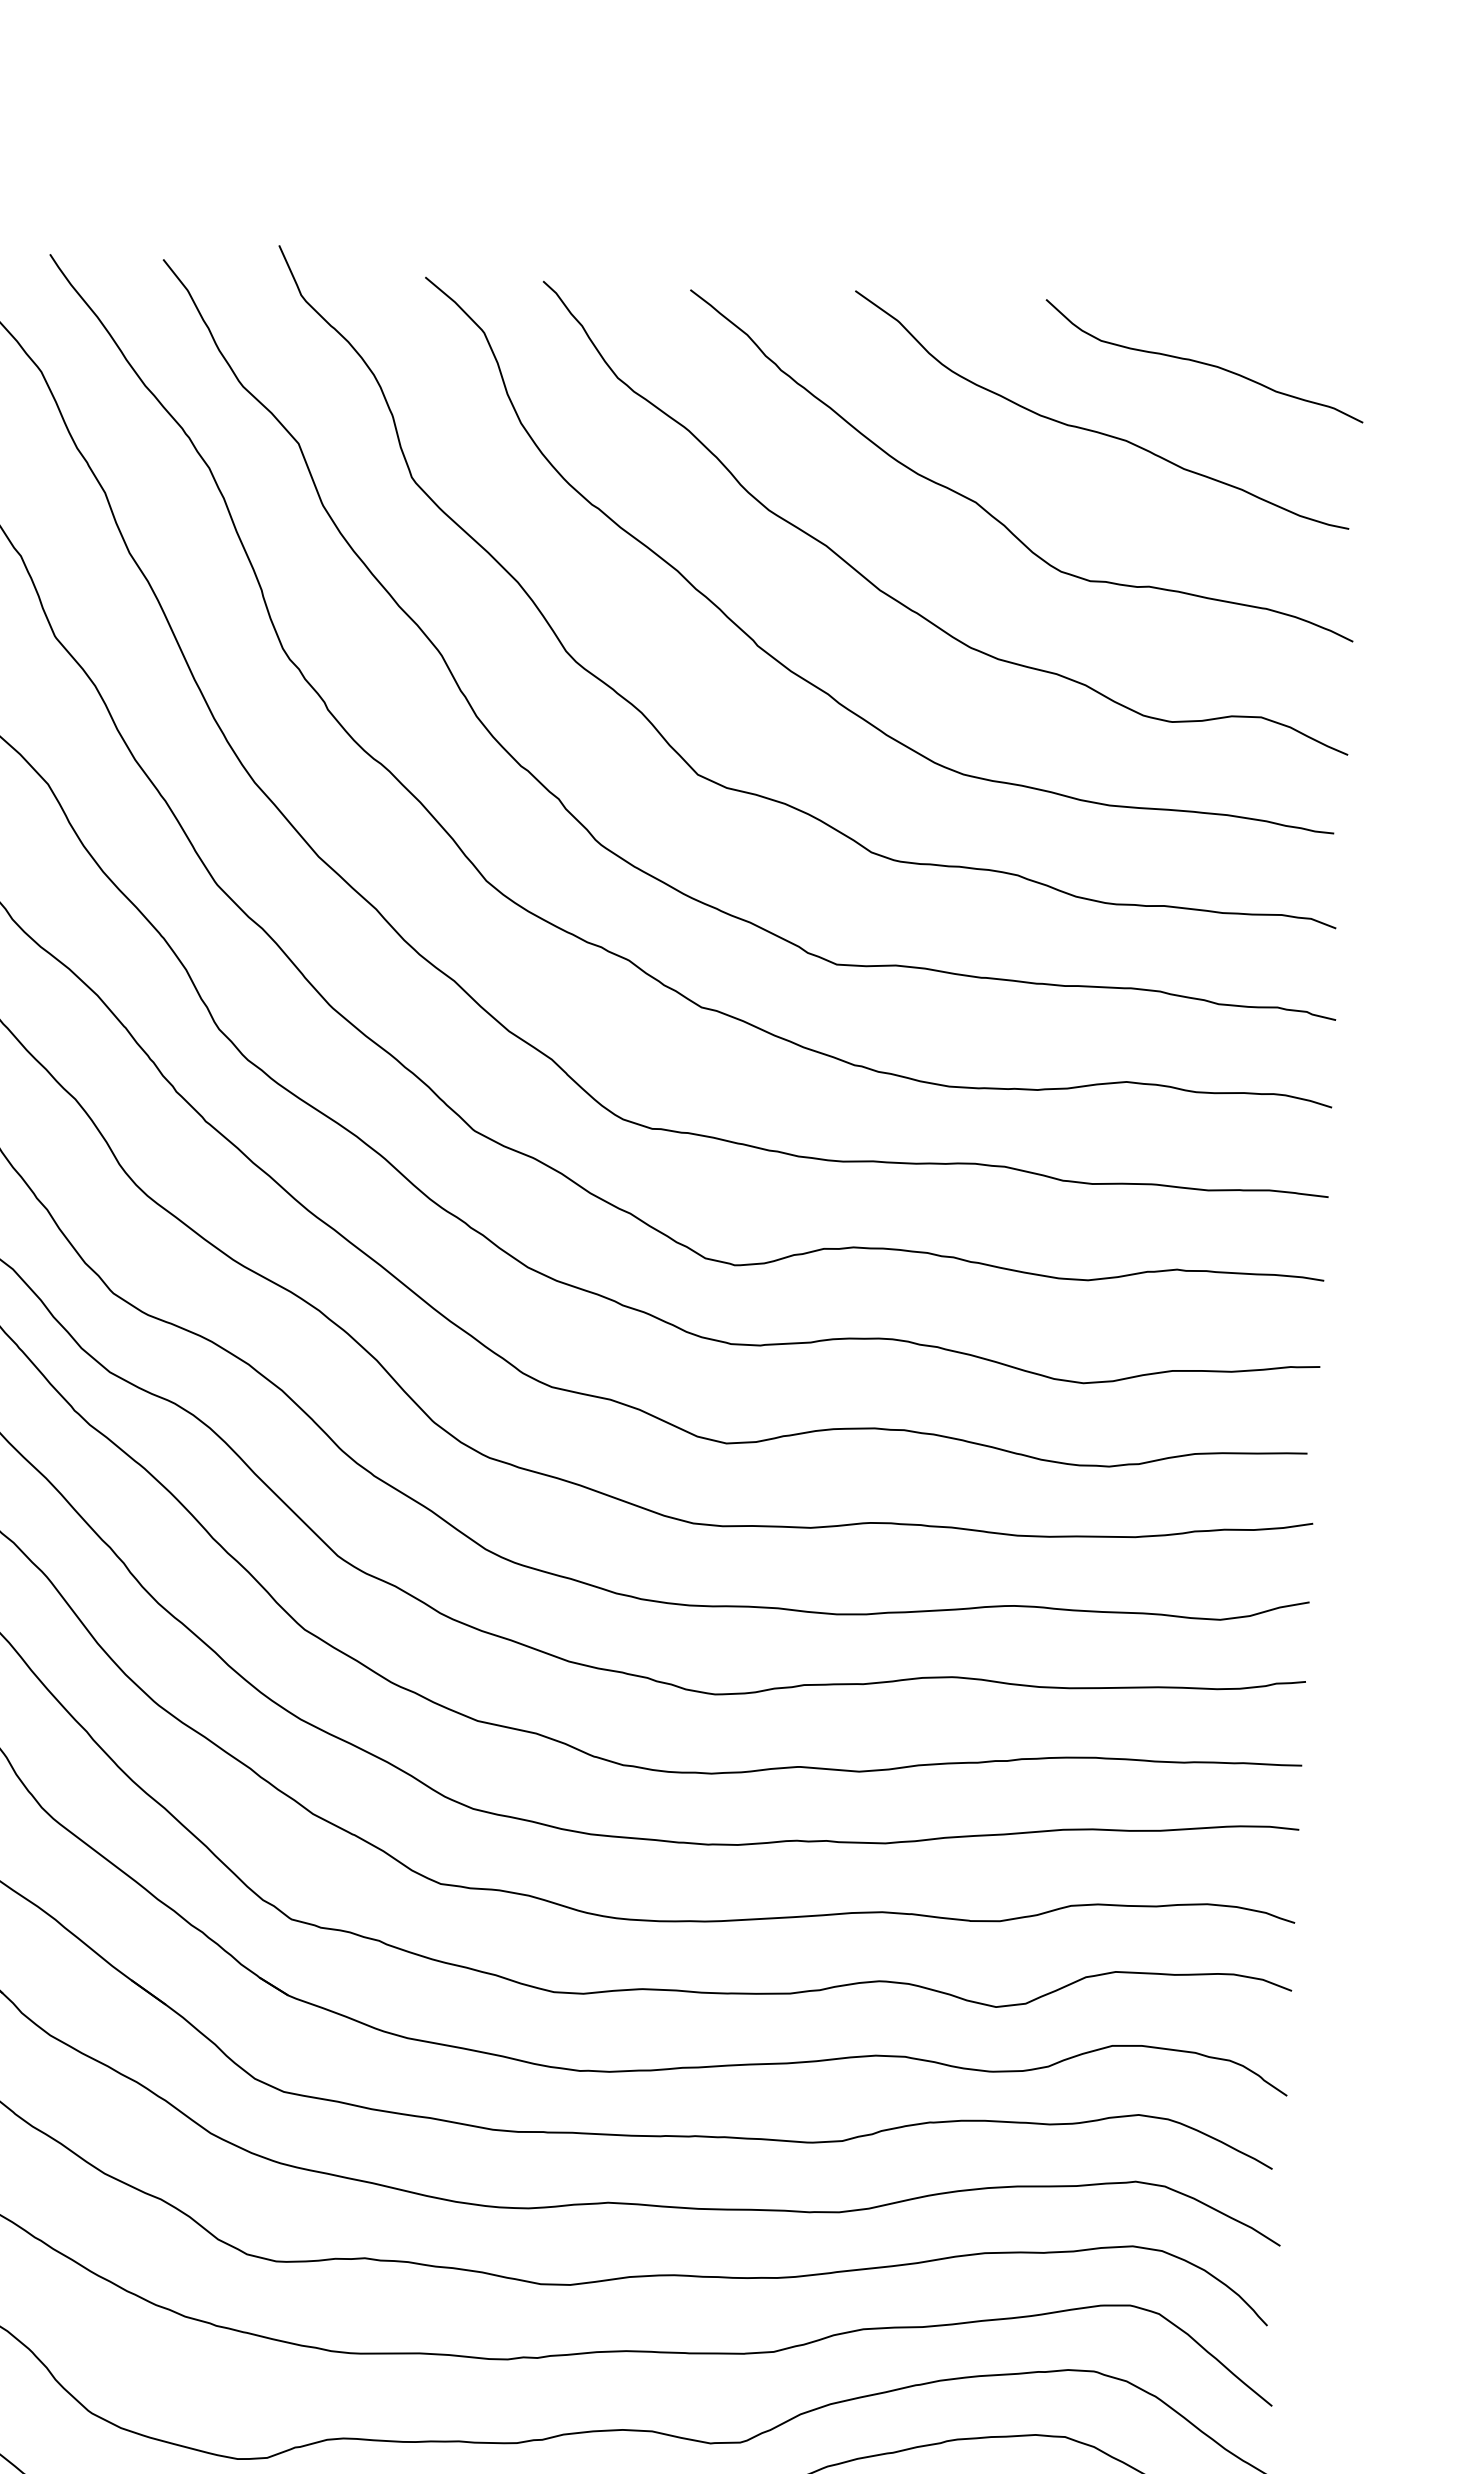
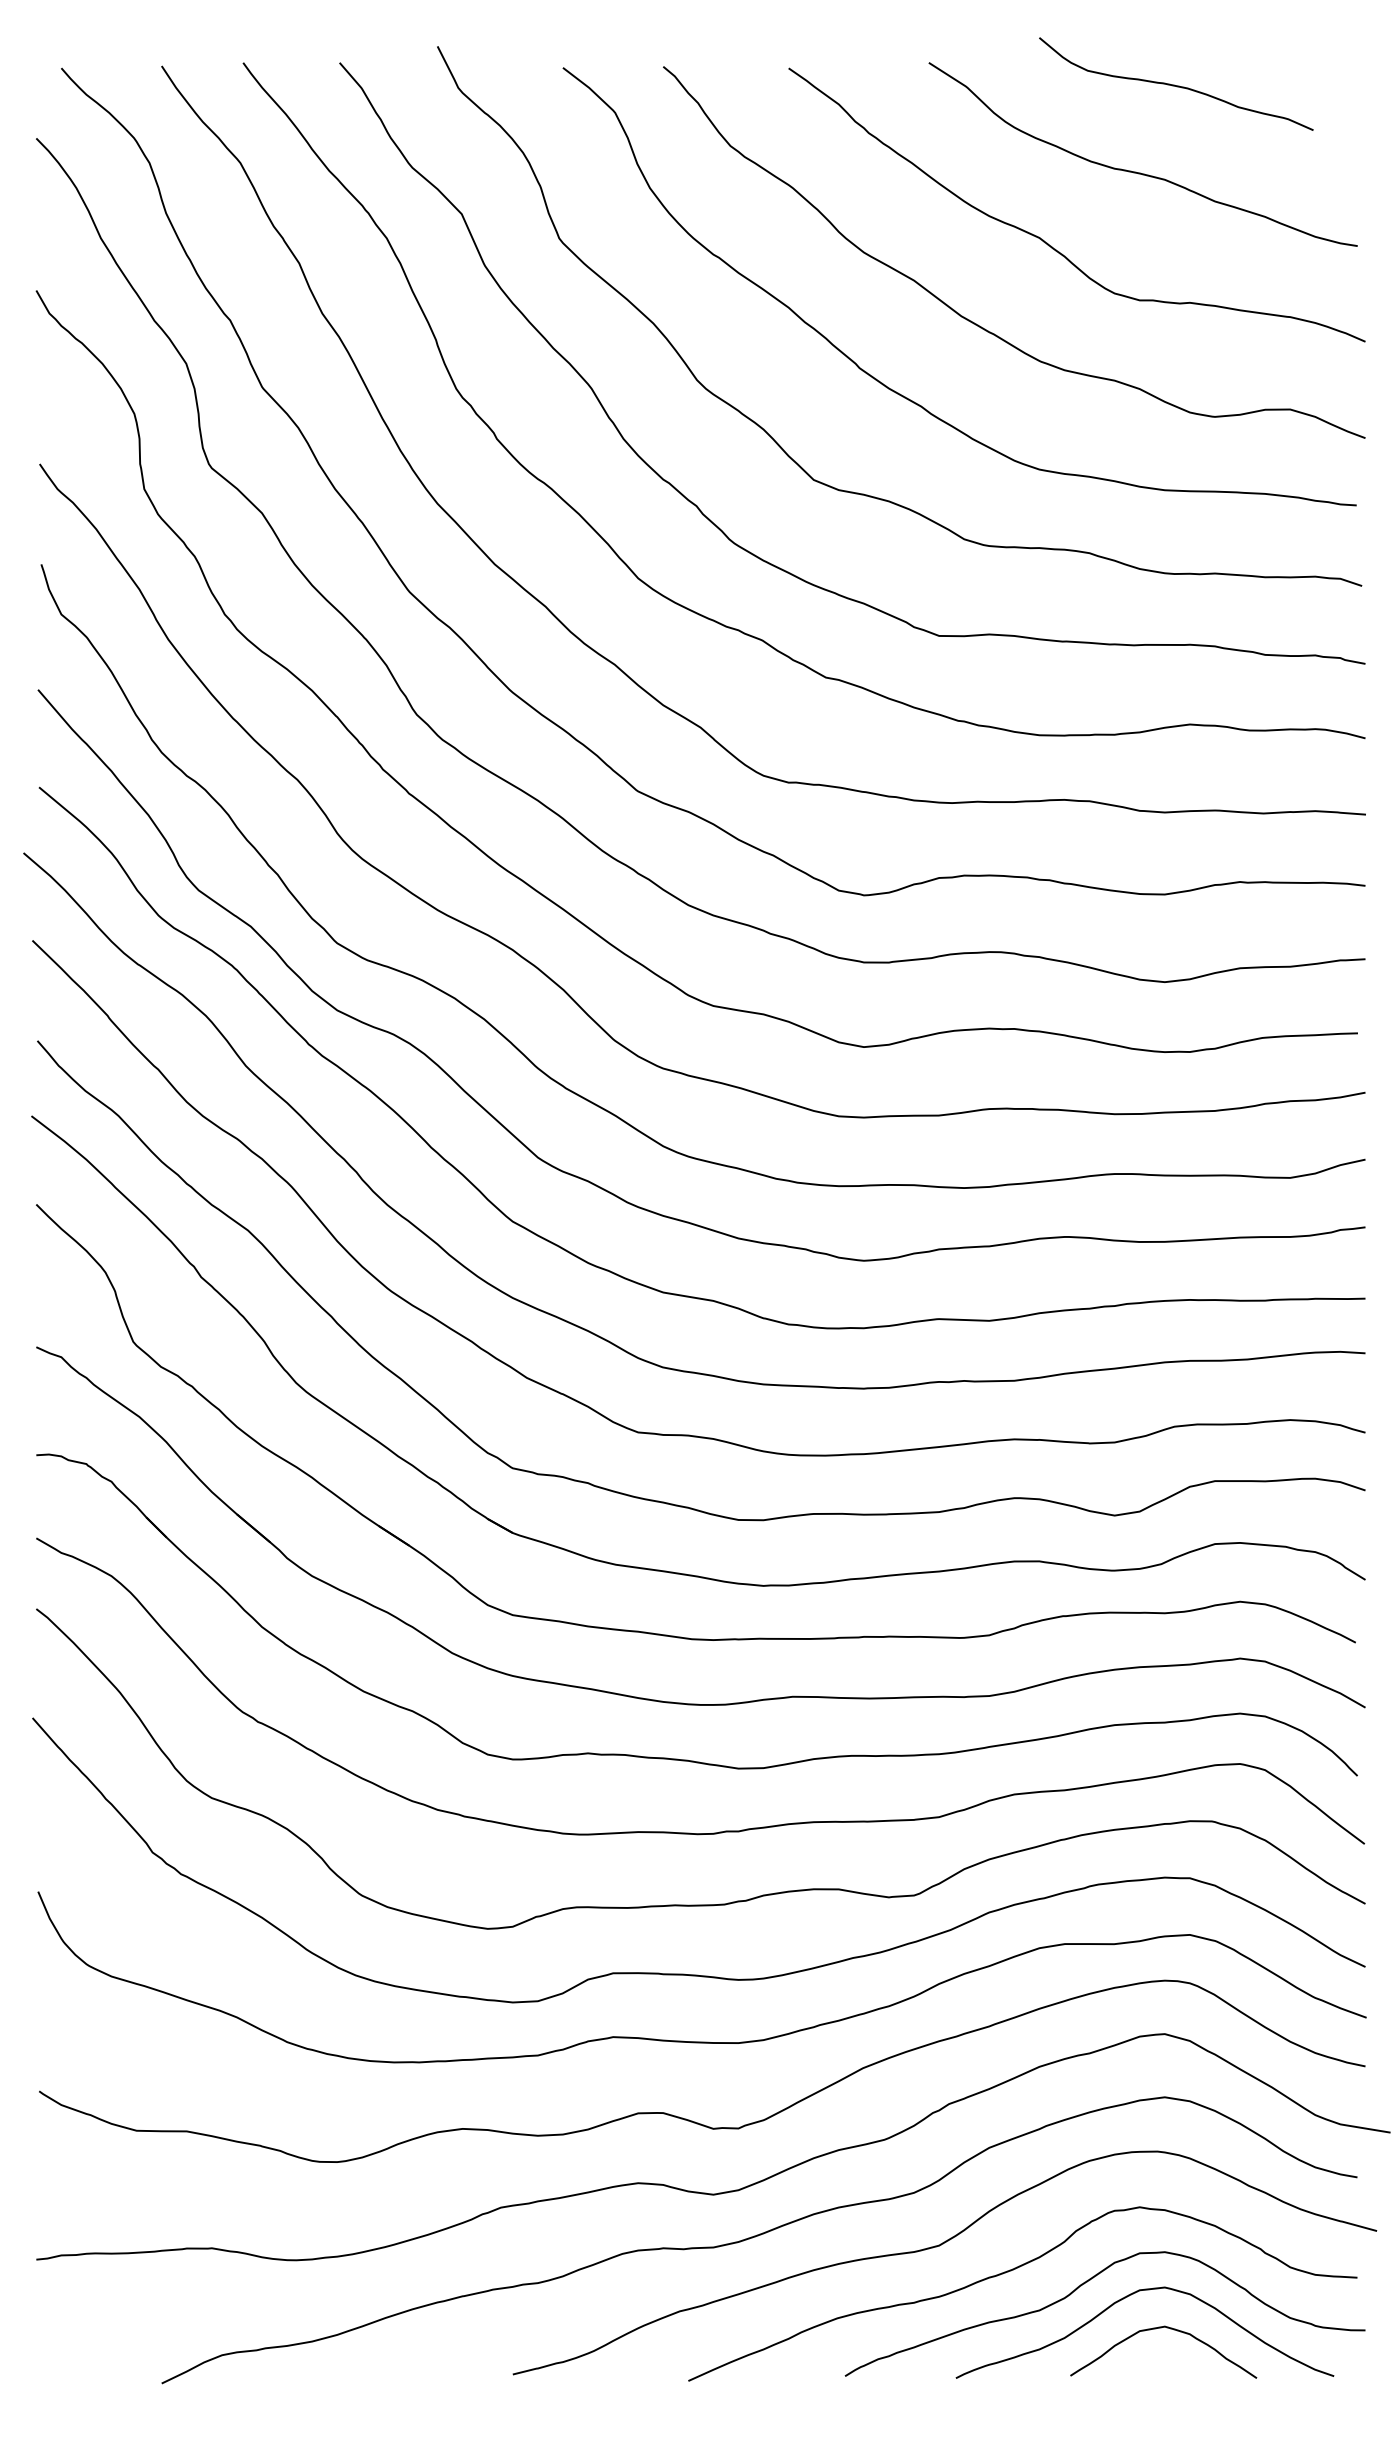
curve: (1204, 362) -> (1176, 85), moved

